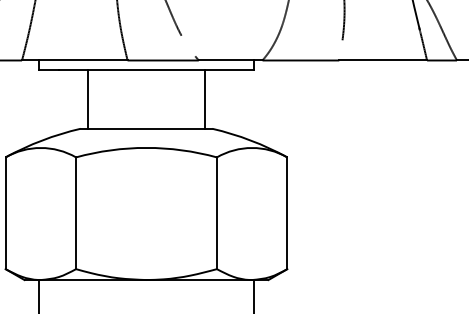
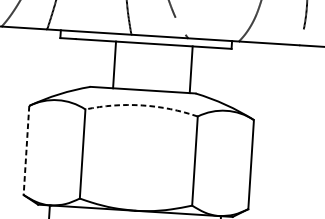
line: (87, 99) -> (114, 64), moved
arc: (146, 147) -> (142, 105), solid -> dashed
line: (5, 213) -> (26, 150), solid -> dashed

